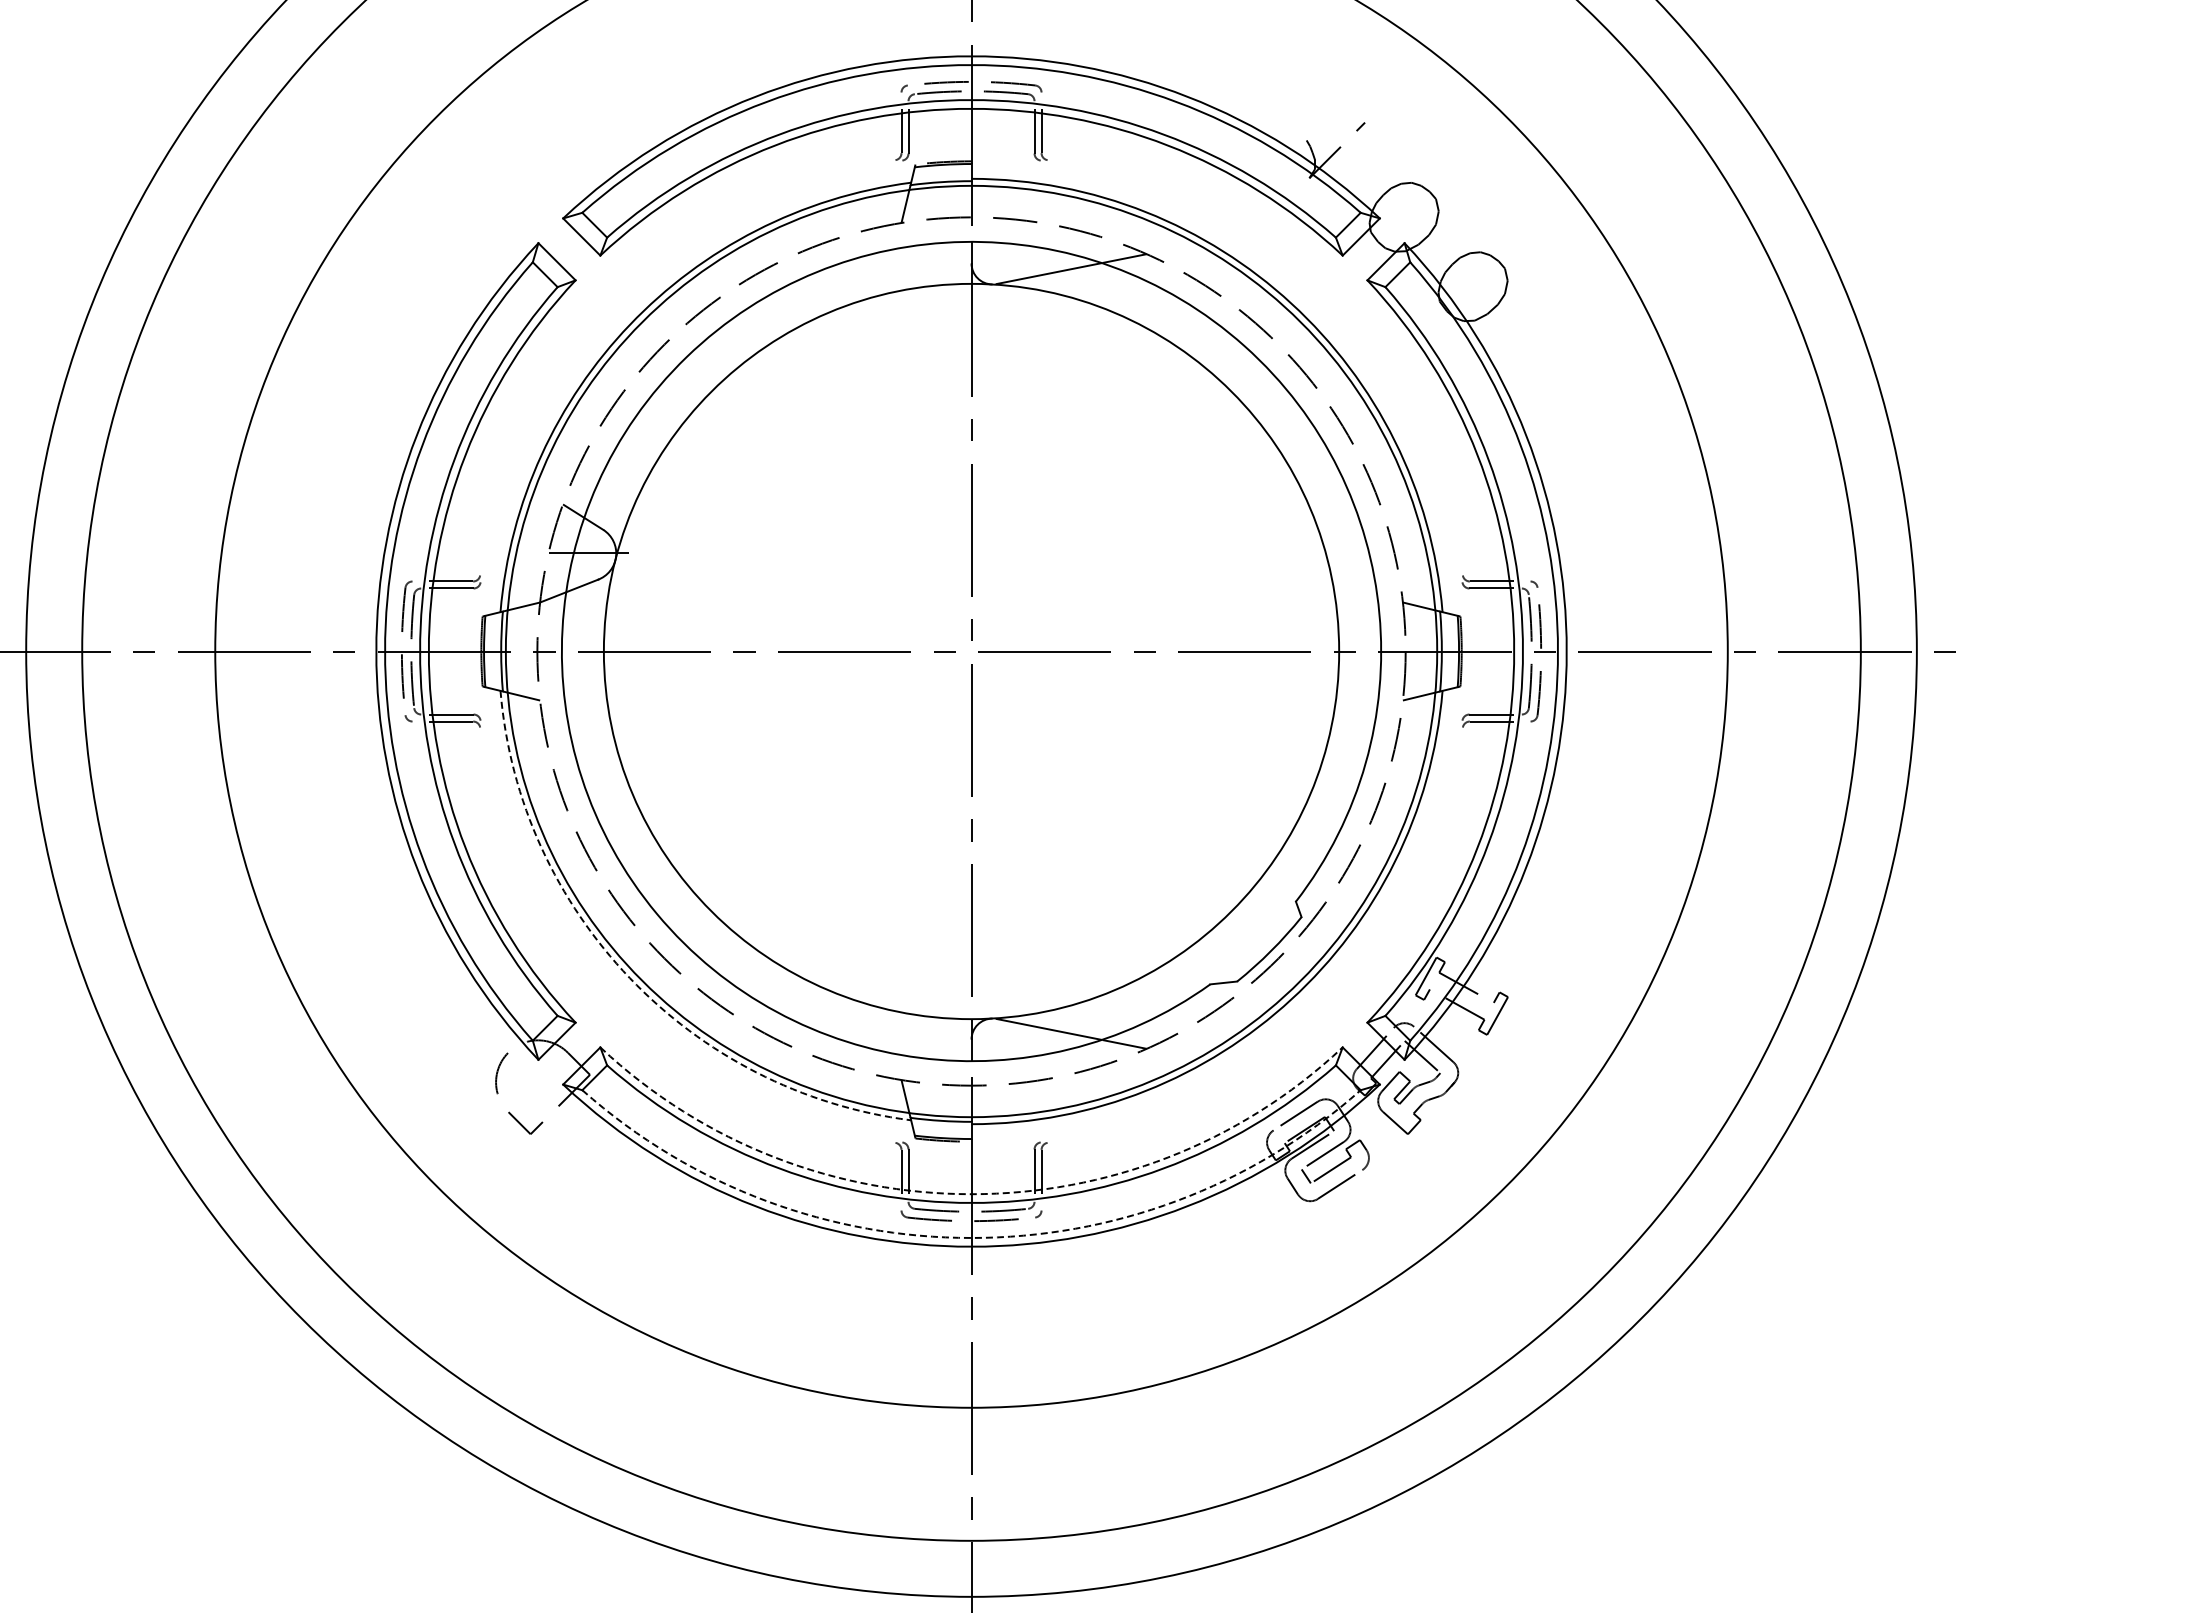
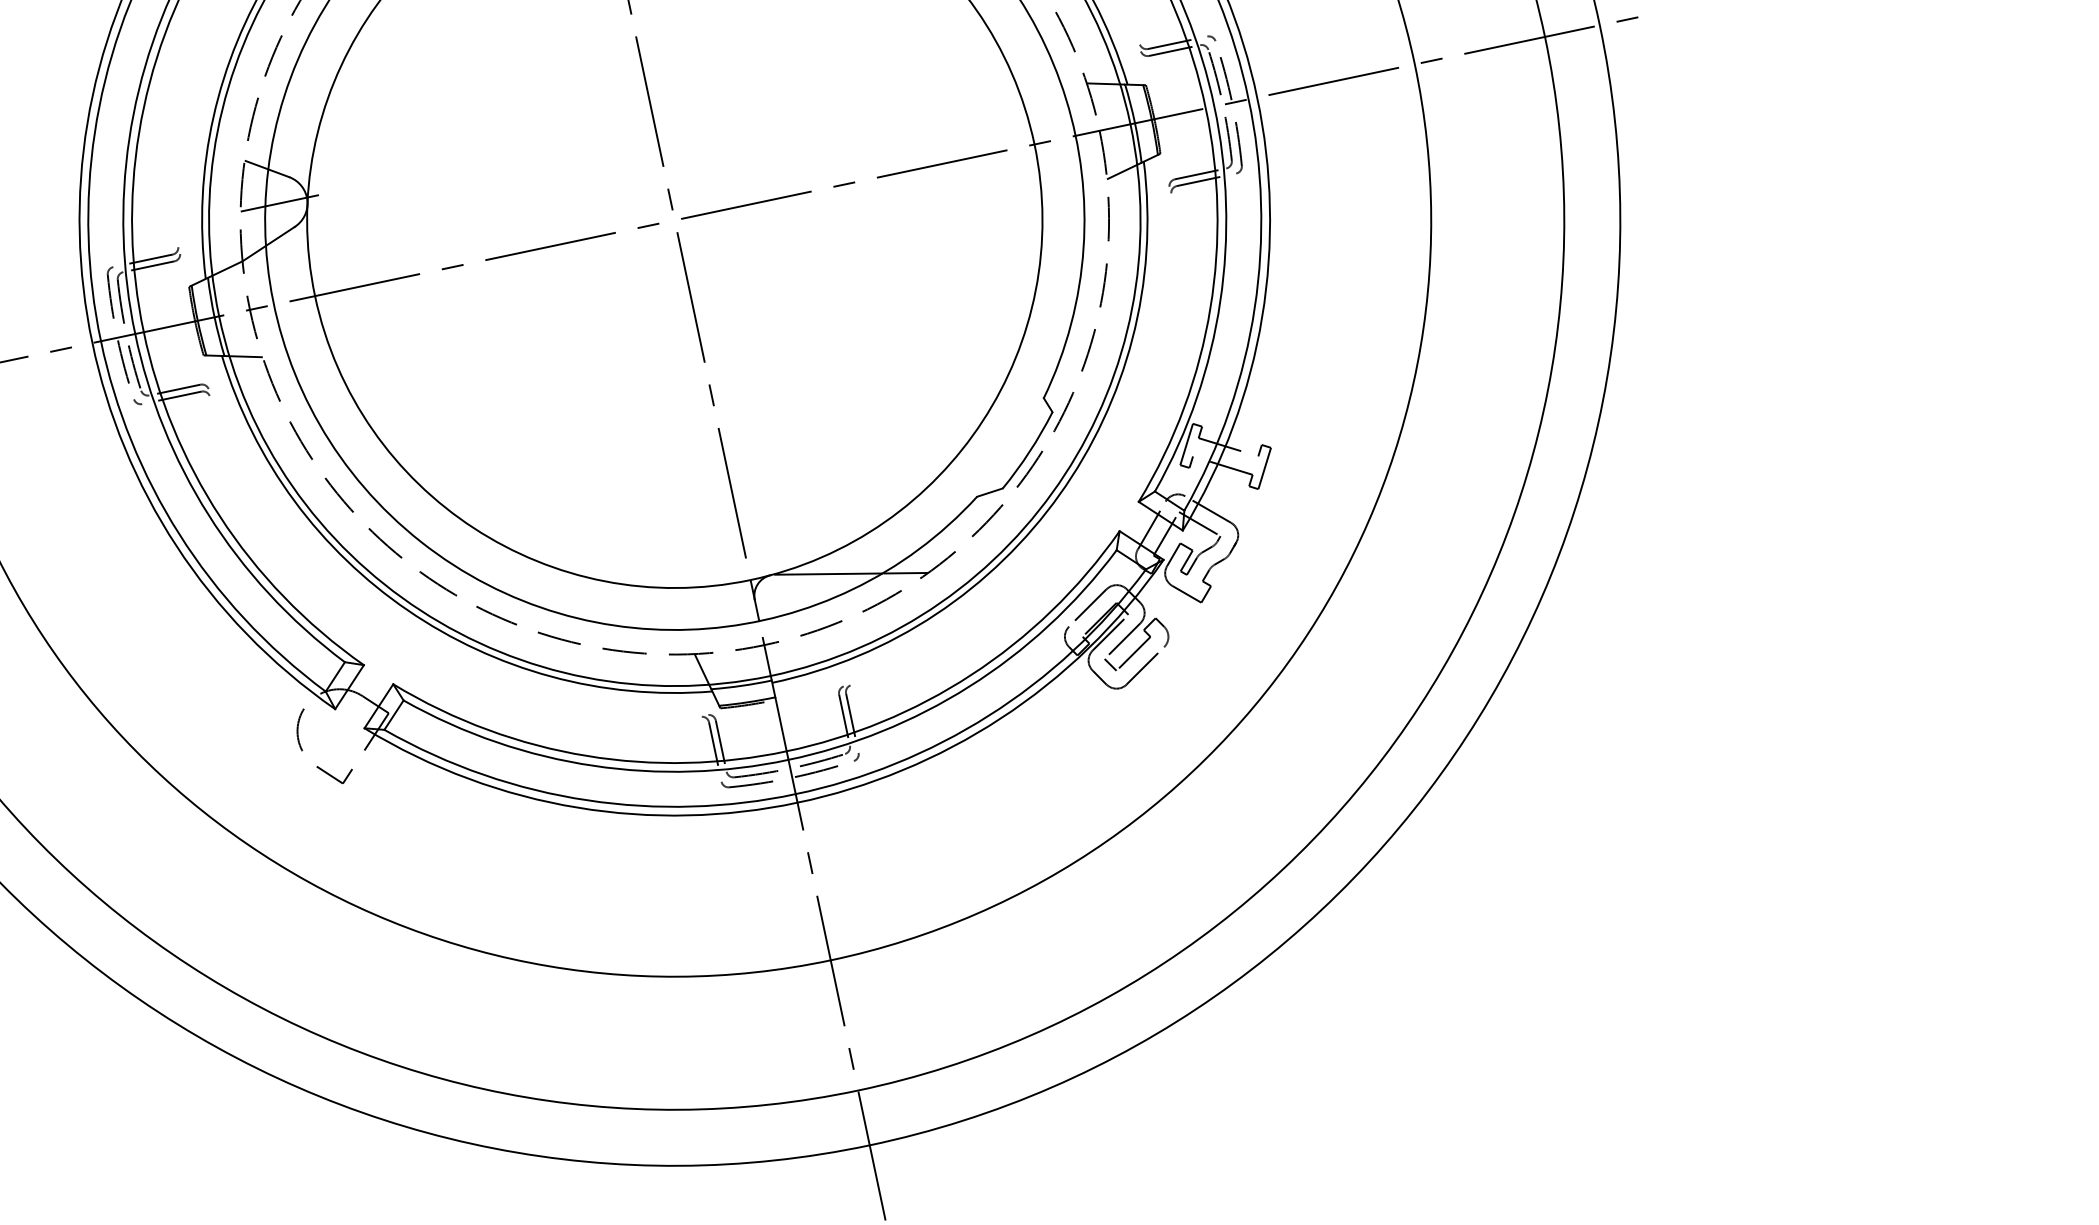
arc: (629, 978) -> (407, 610), dashed -> solid
arc: (971, 1194) -> (786, 751), dashed -> solid
arc: (971, 1237) -> (795, 793), dashed -> solid

